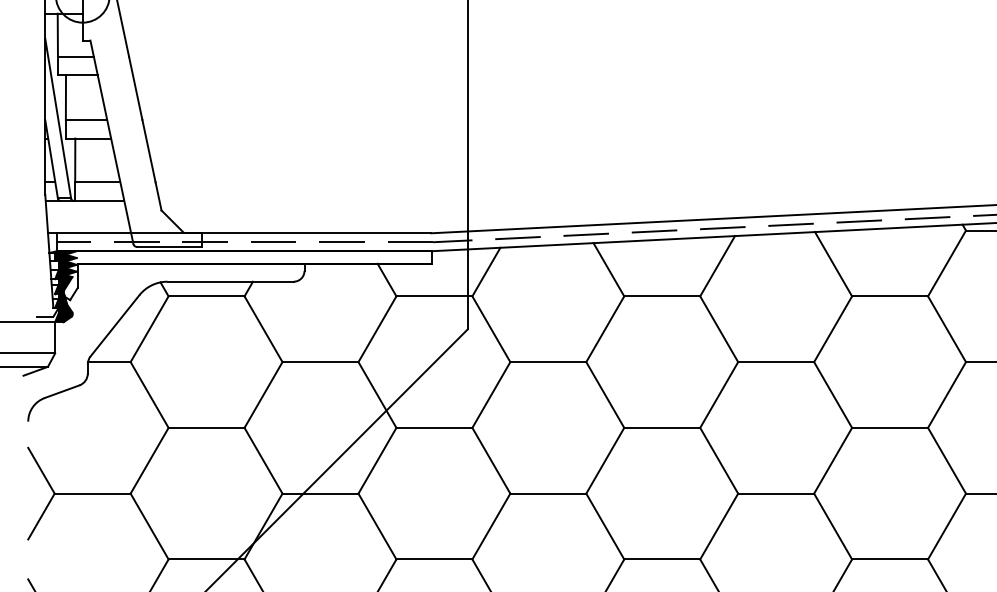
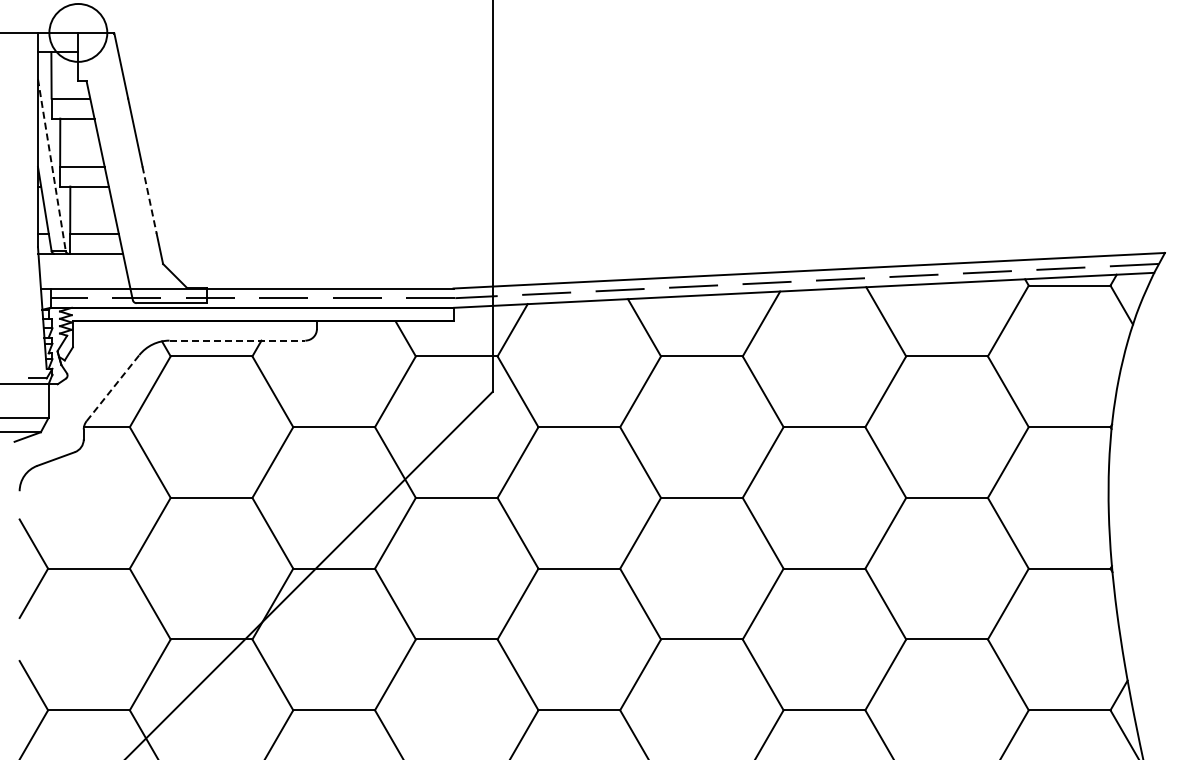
line: (57, 118) -> (51, 165), solid -> dashed
line: (148, 151) -> (149, 200), solid -> dashed
line: (230, 281) -> (237, 340), solid -> dashed
fill: (65, 286) -> (59, 345), removed
line: (115, 325) -> (113, 387), solid -> dashed

